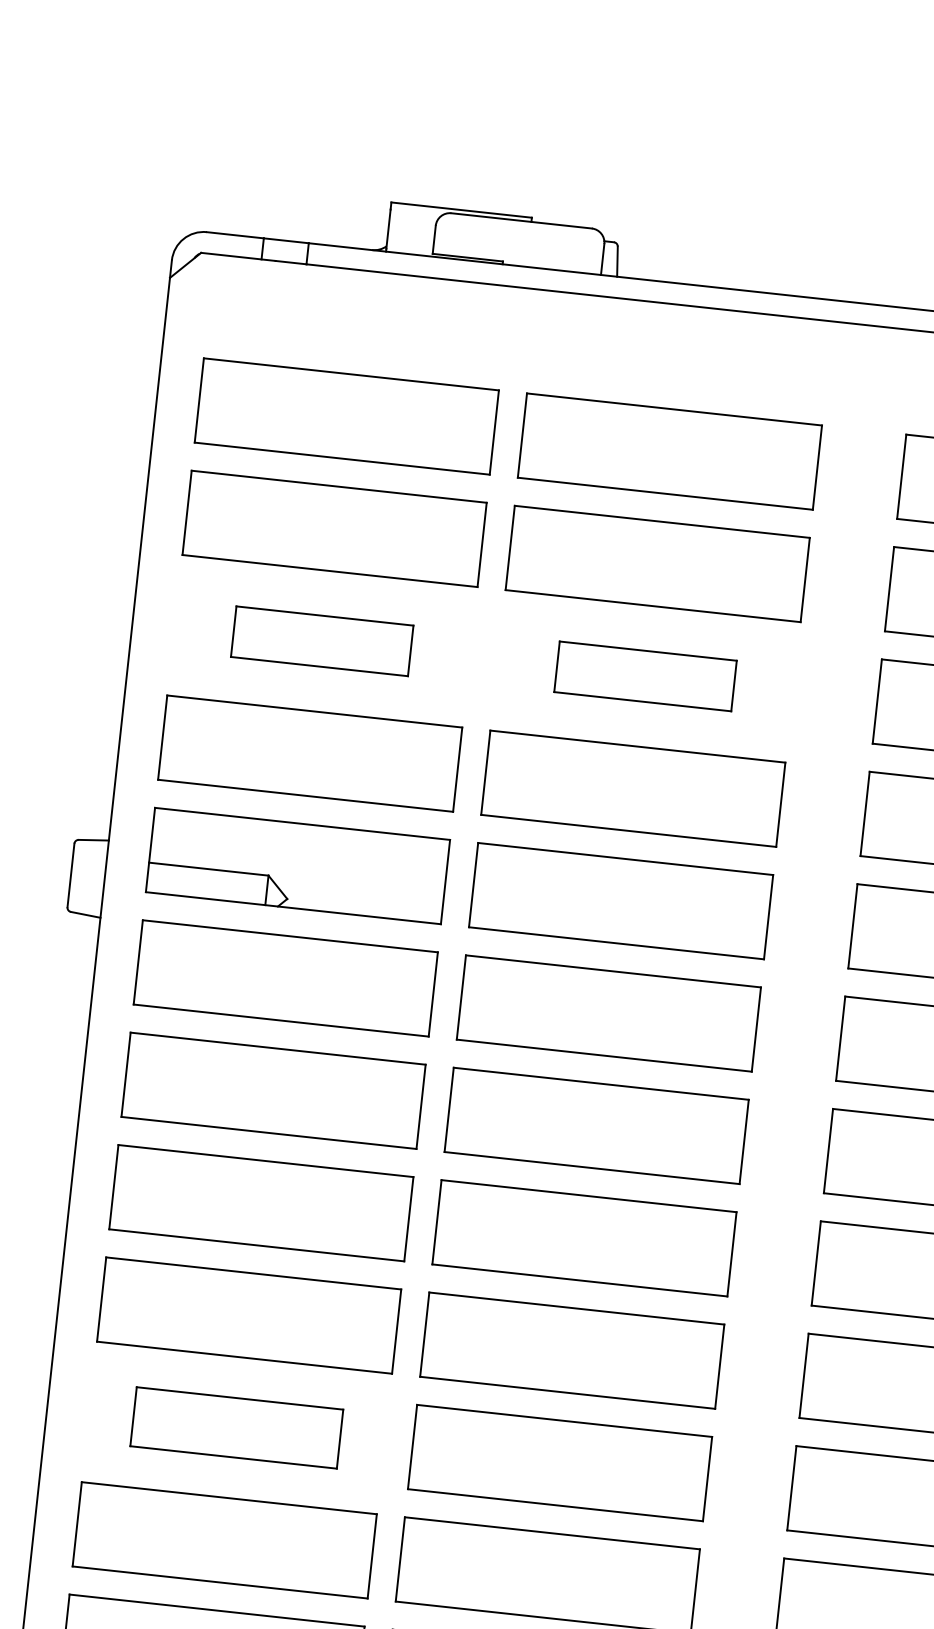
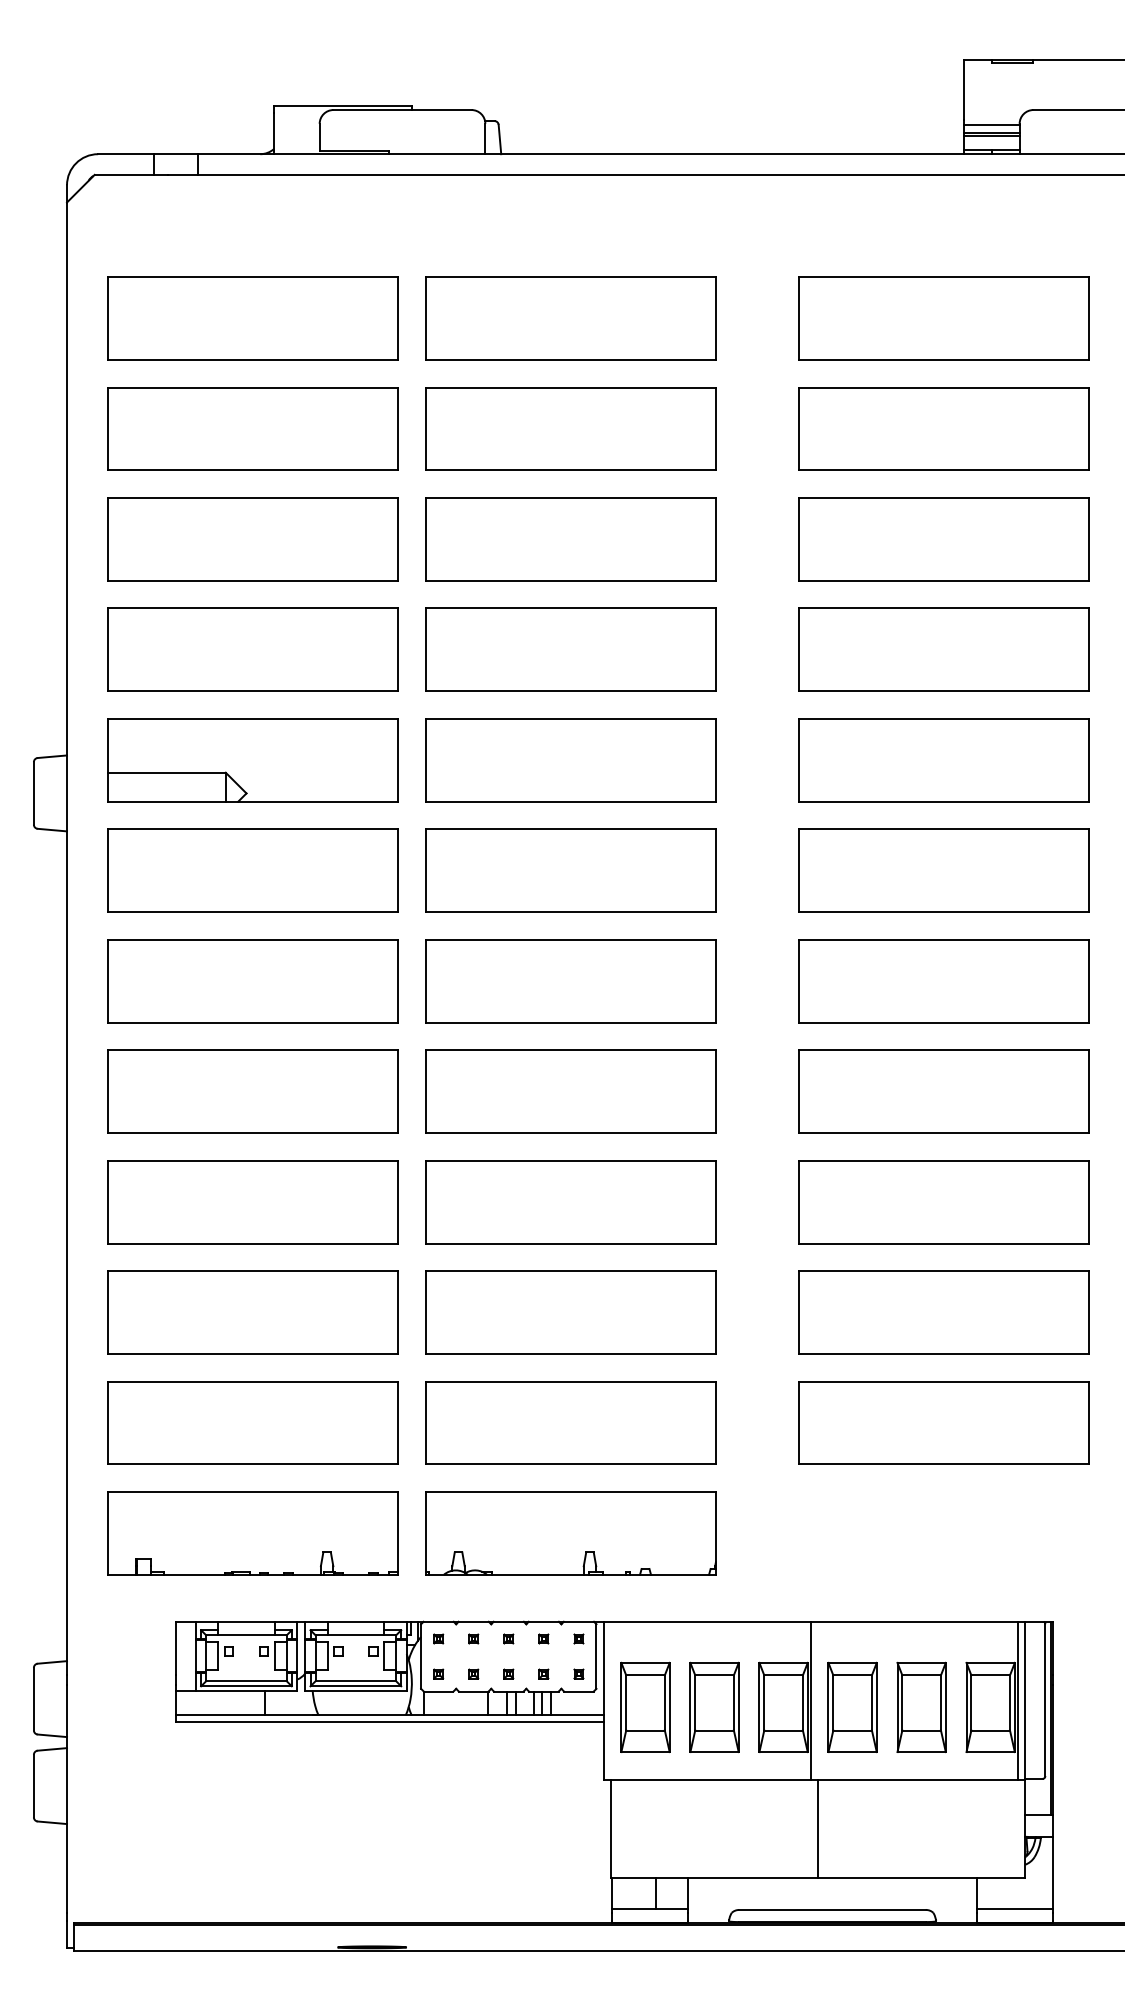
part: (321, 641) -> (252, 539), size x1.67
part: (645, 676) -> (570, 539), size x1.67
part: (236, 1427) -> (252, 1312), size x1.43

